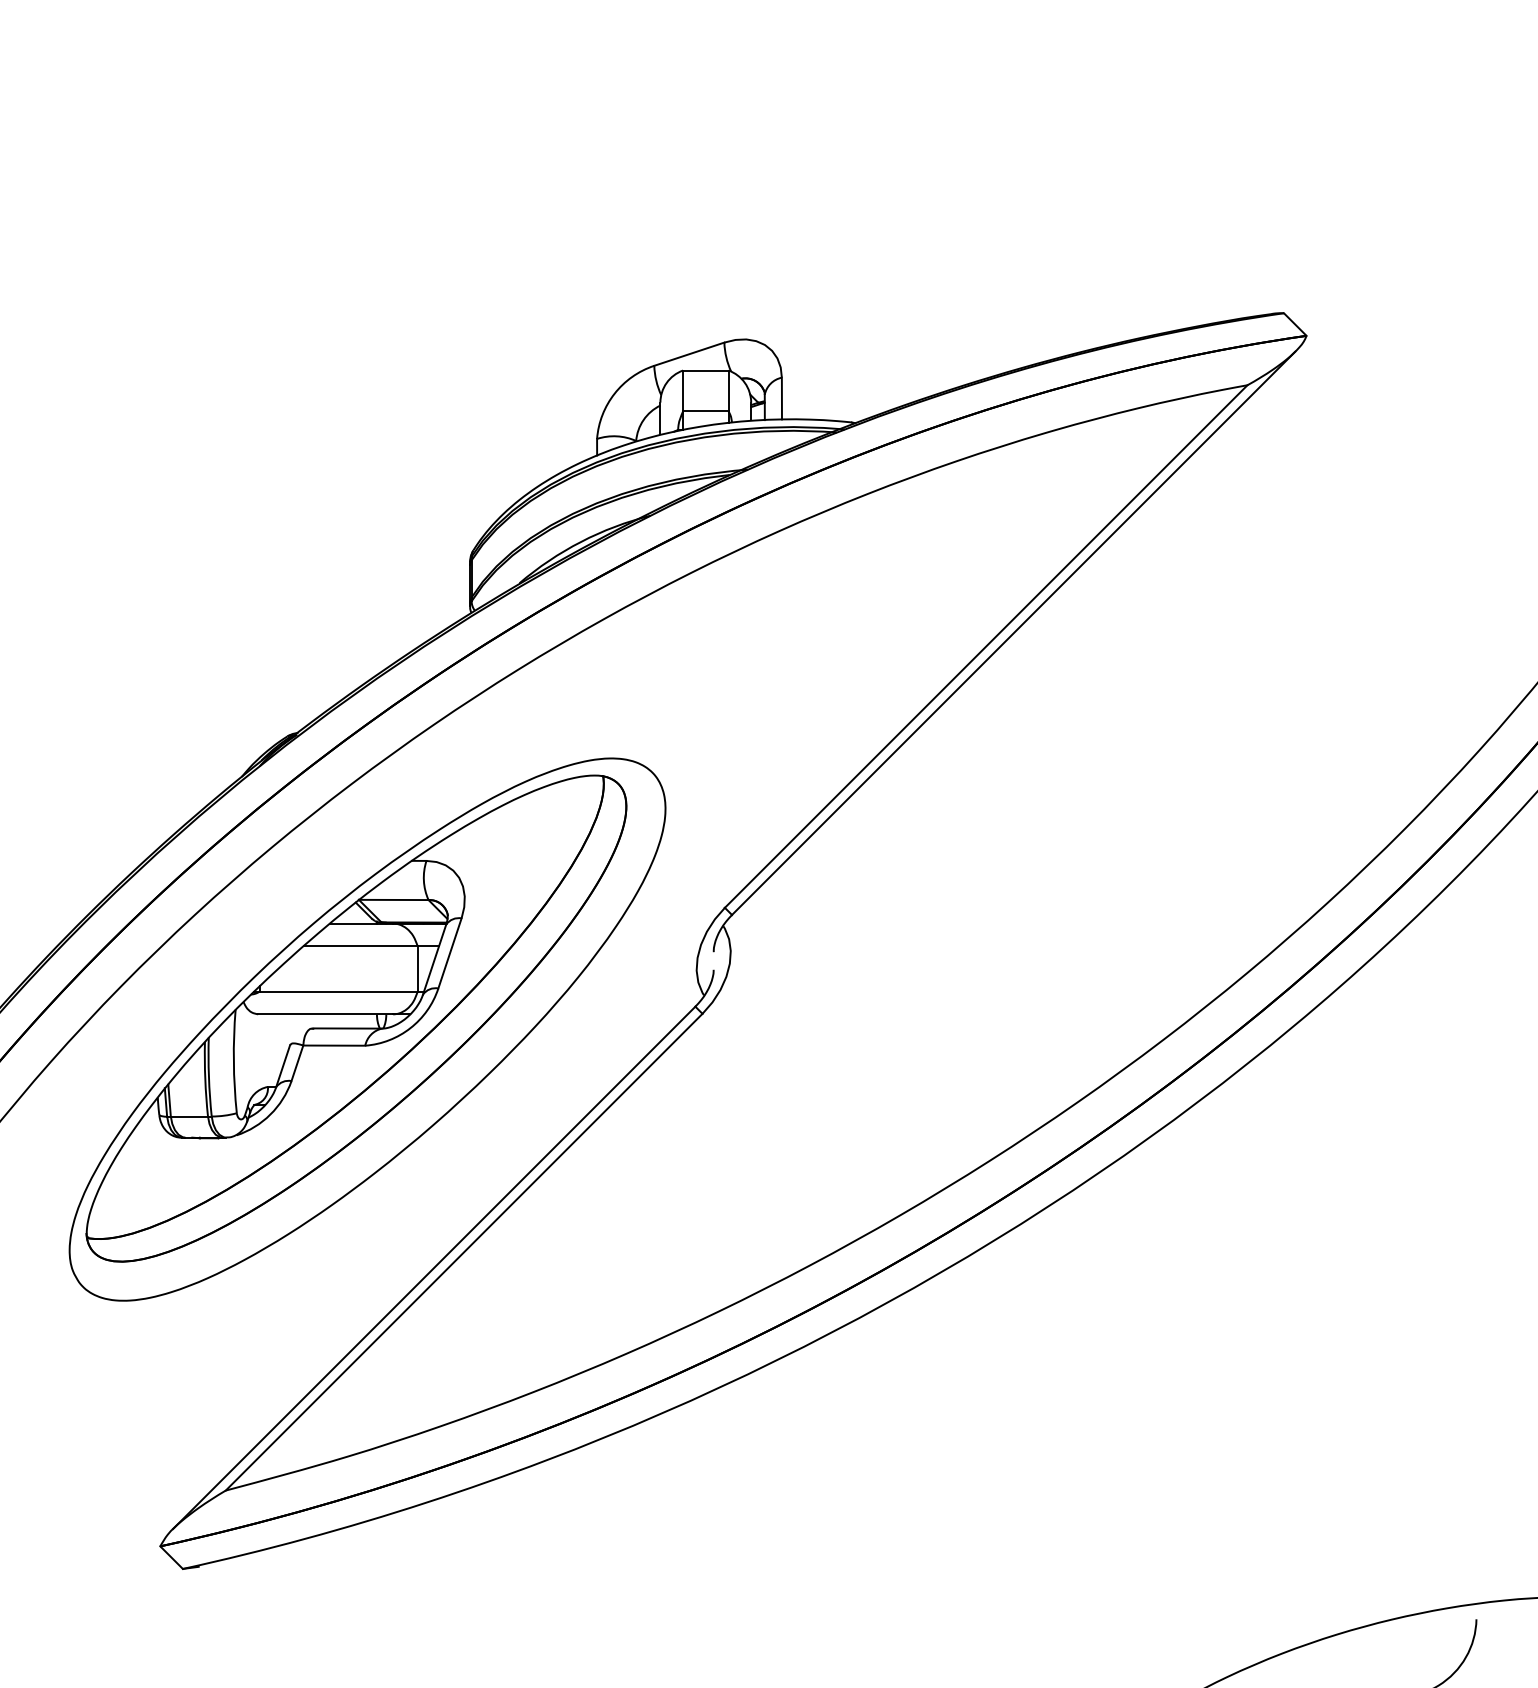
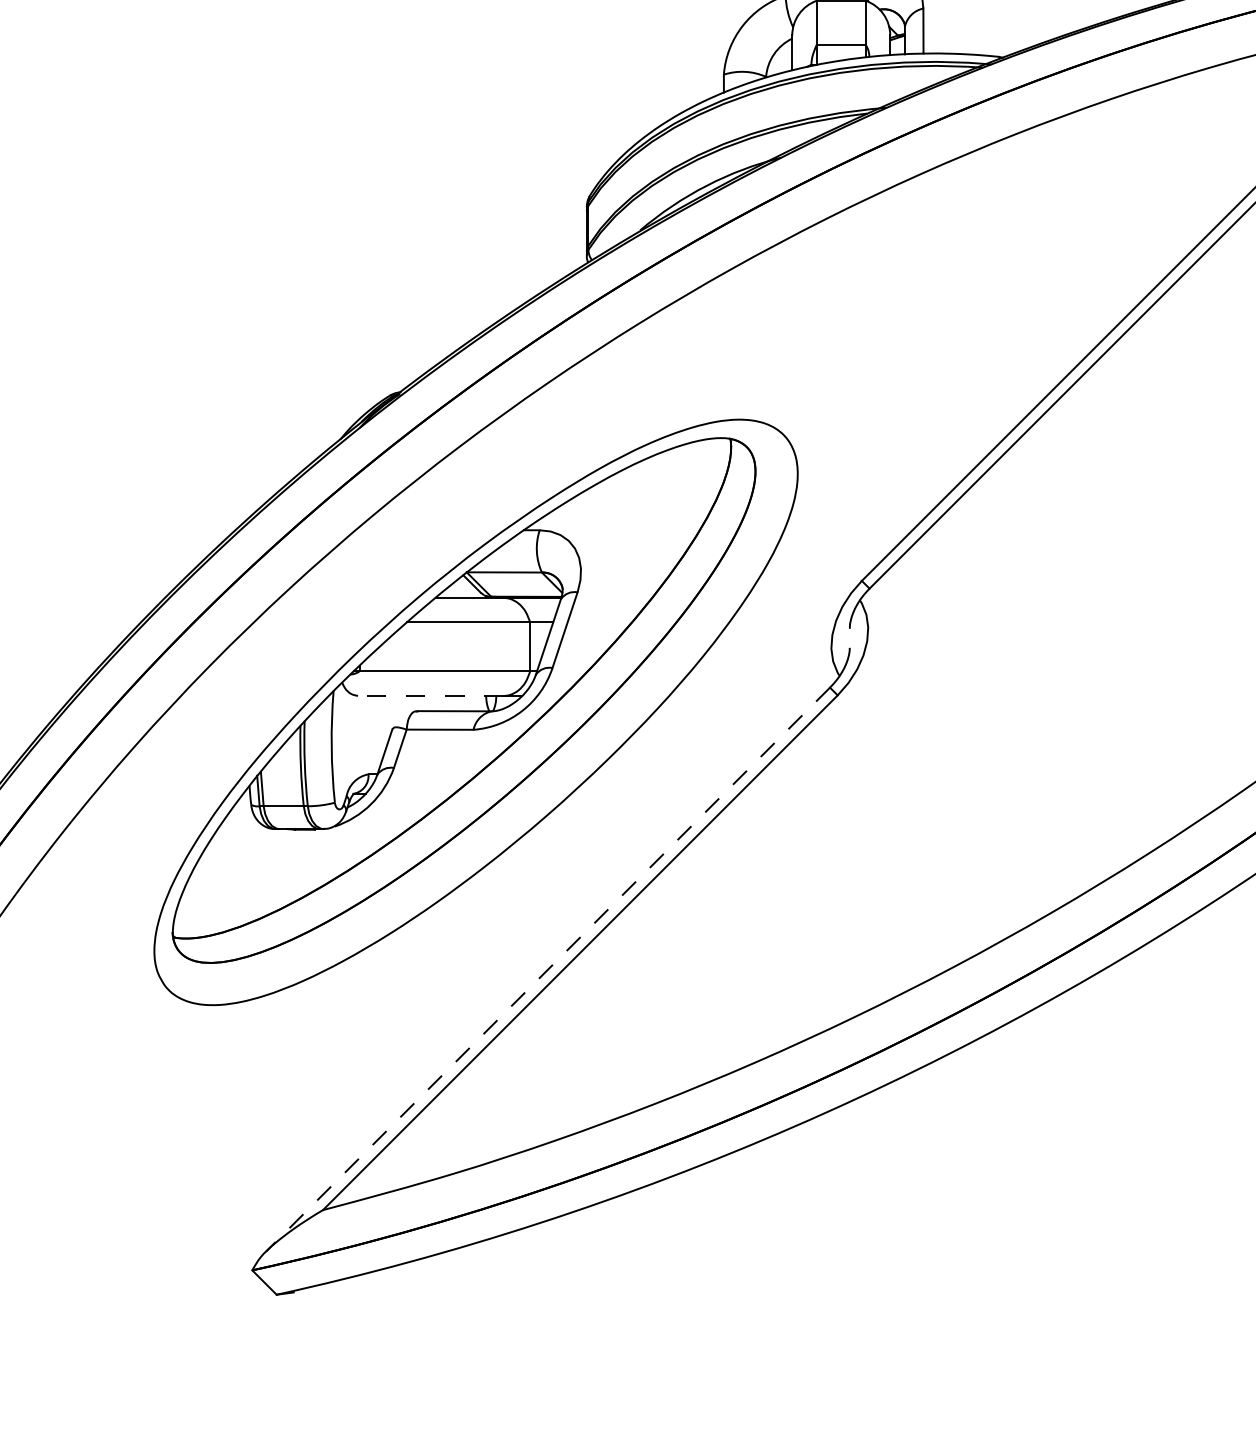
line: (325, 1014) -> (430, 696), solid -> dashed
line: (433, 1268) -> (547, 970), solid -> dashed

